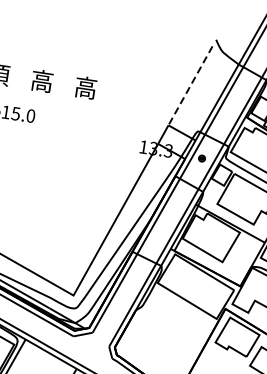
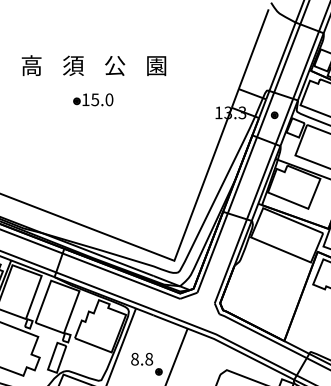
text: (42, 81) -> (115, 65), 高 -> 公
line: (190, 86) -> (253, 49), dashed -> solid
text: (85, 87) -> (156, 65), 高 -> 園

